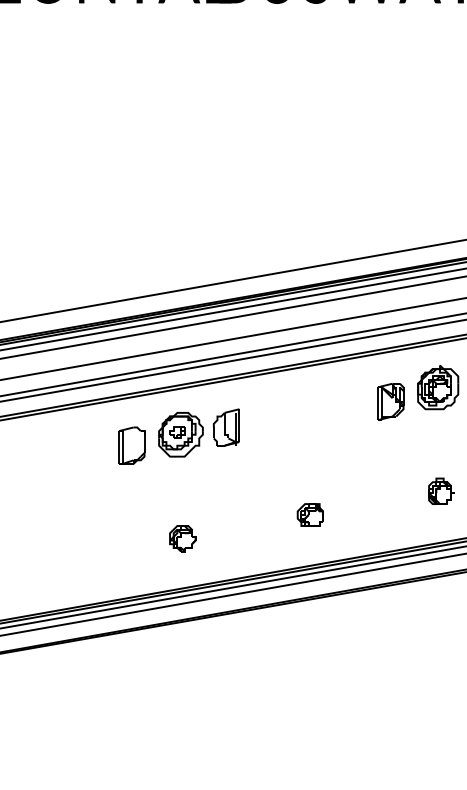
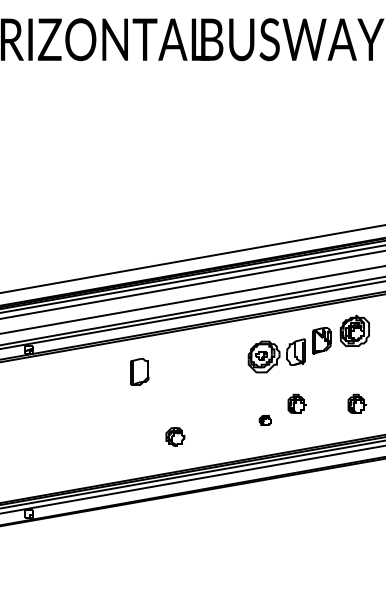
part: (198, 432) -> (276, 355), moved
part: (355, 490) -> (296, 403), added
part: (309, 515) -> (264, 420), size x0.6

